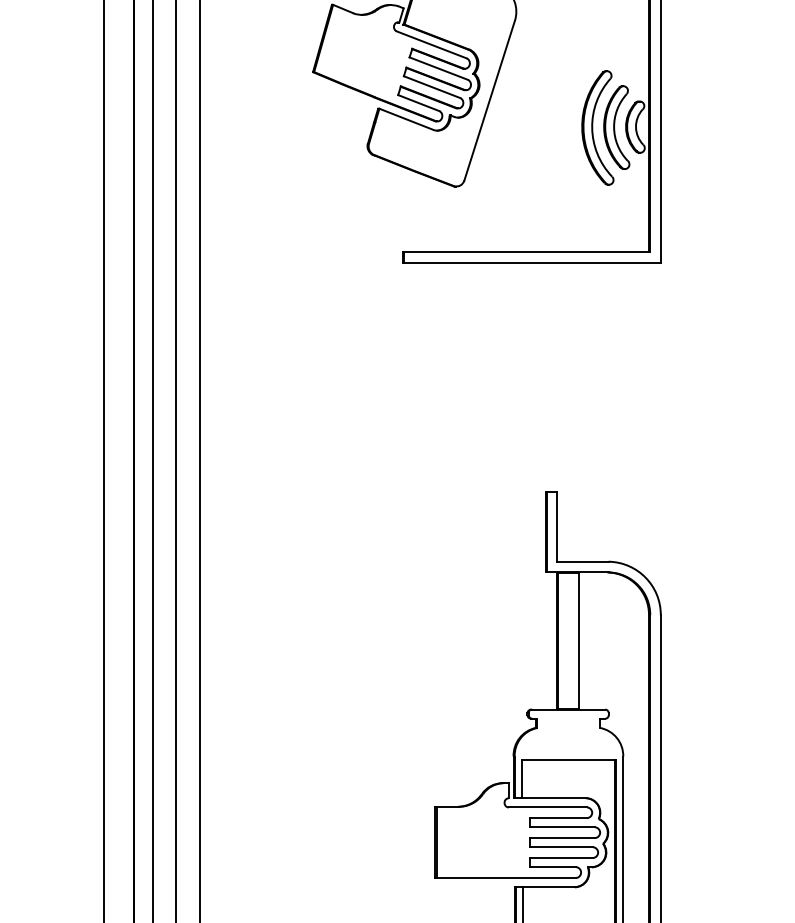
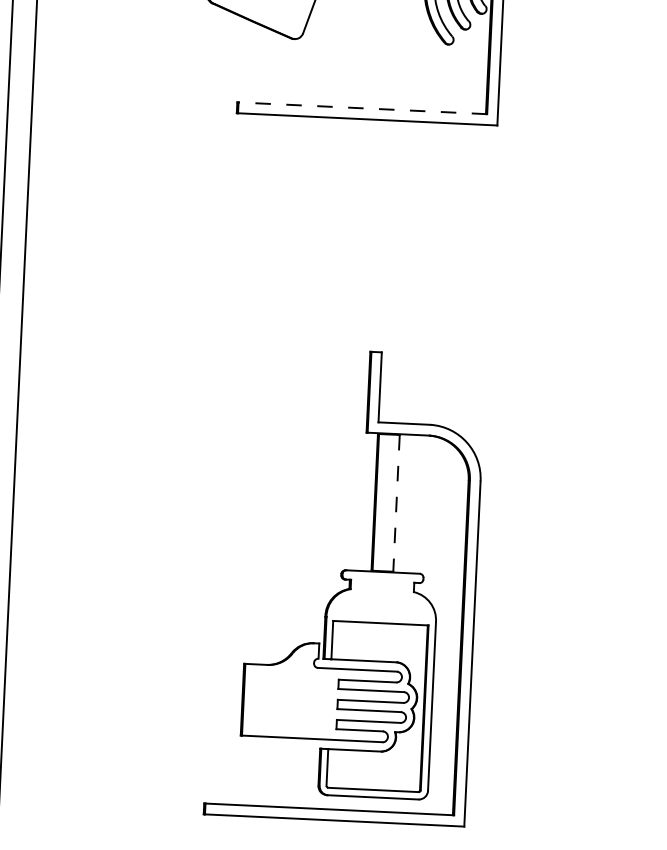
line: (526, 251) -> (362, 107), solid -> dashed
line: (578, 640) -> (396, 502), solid -> dashed

